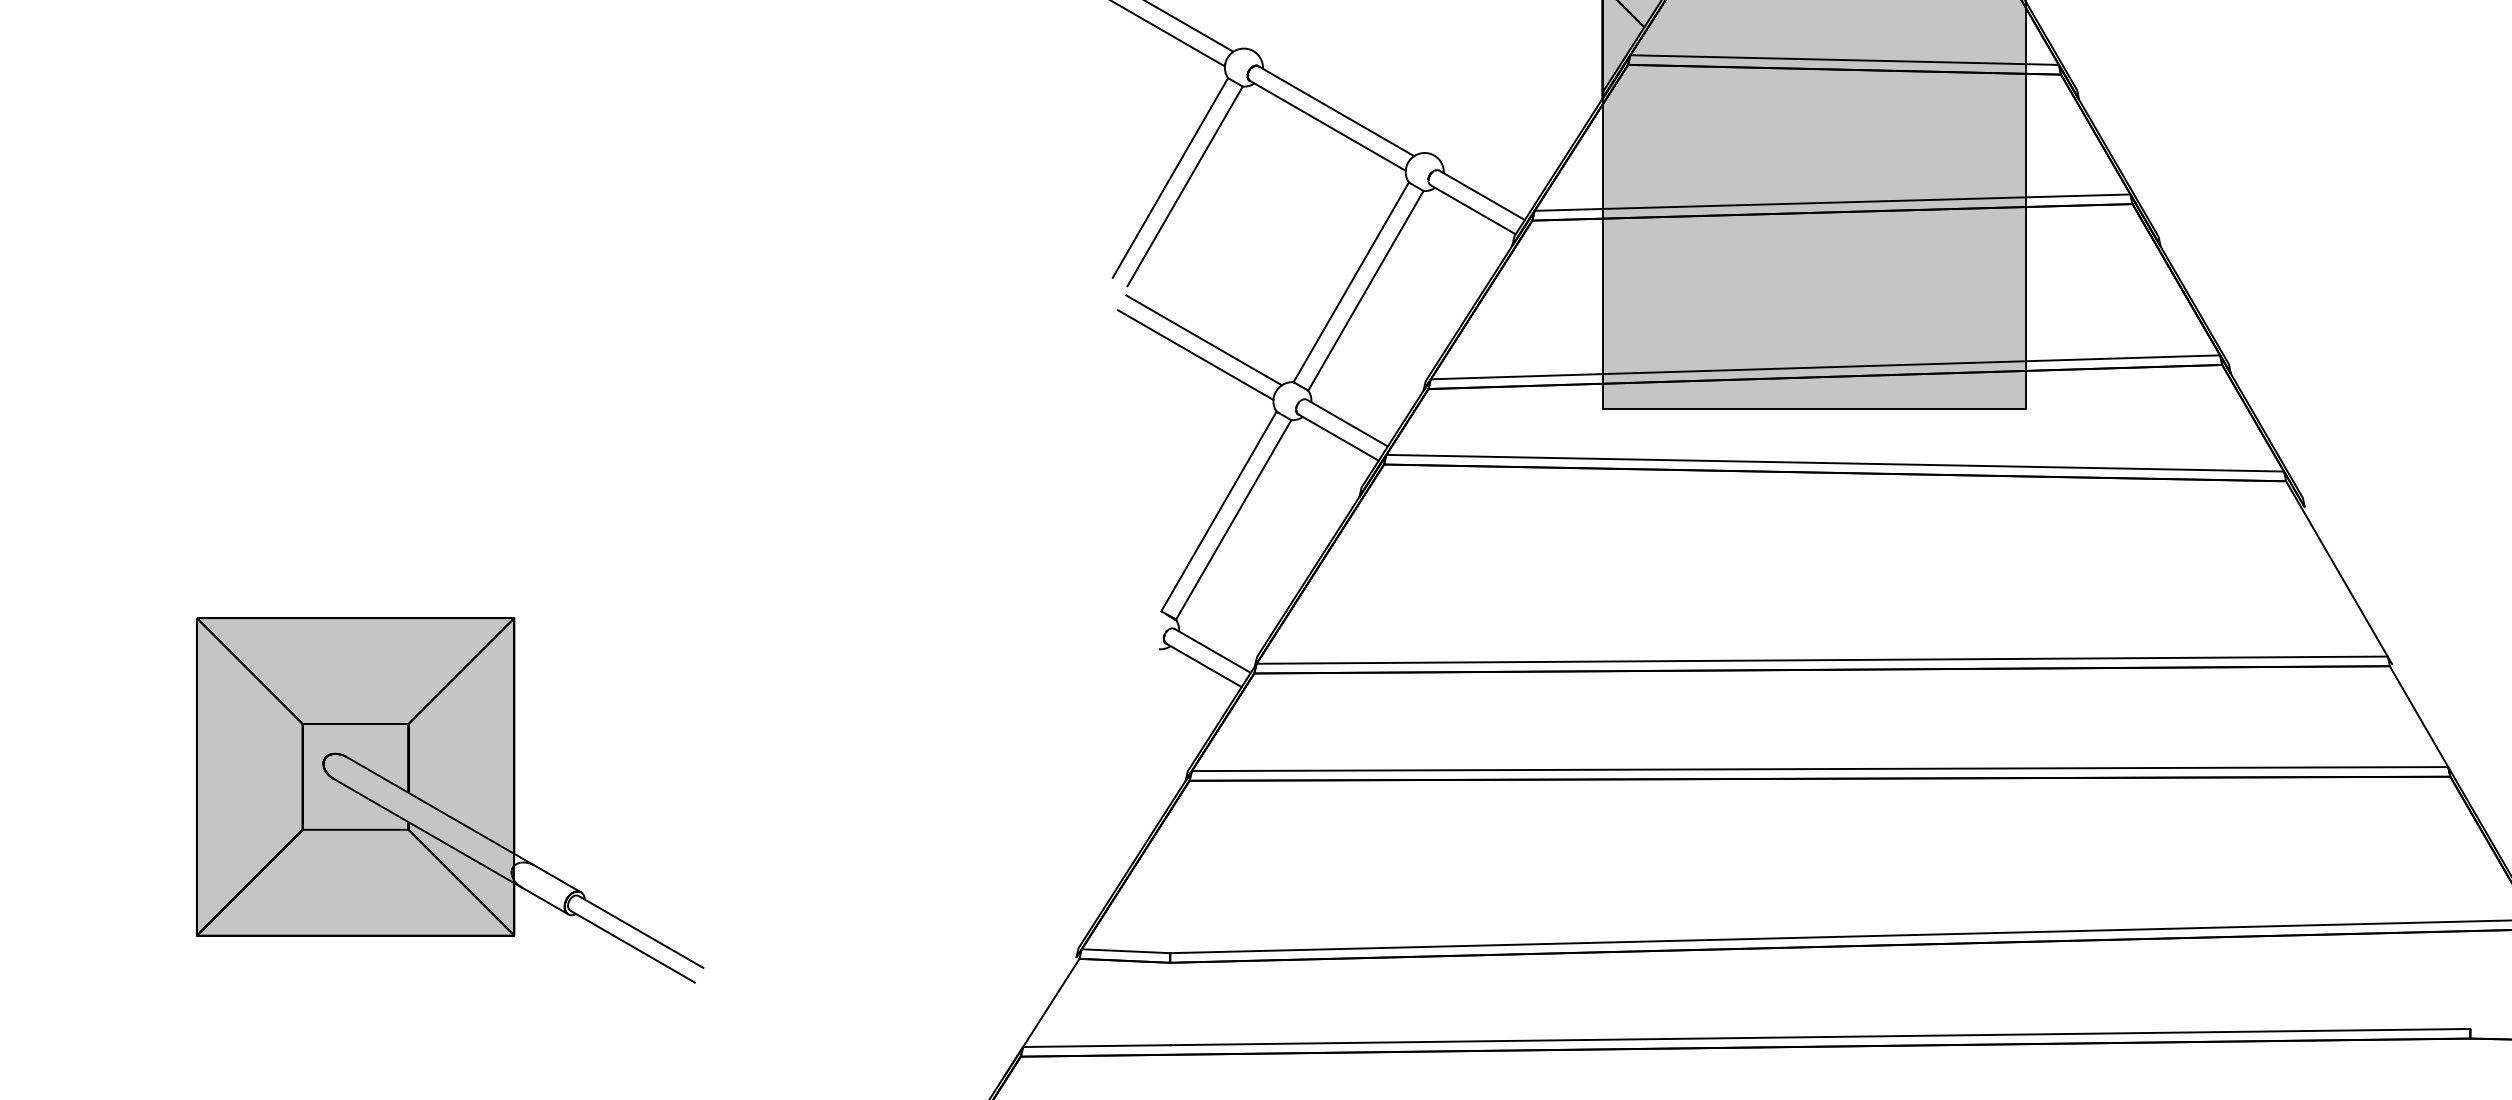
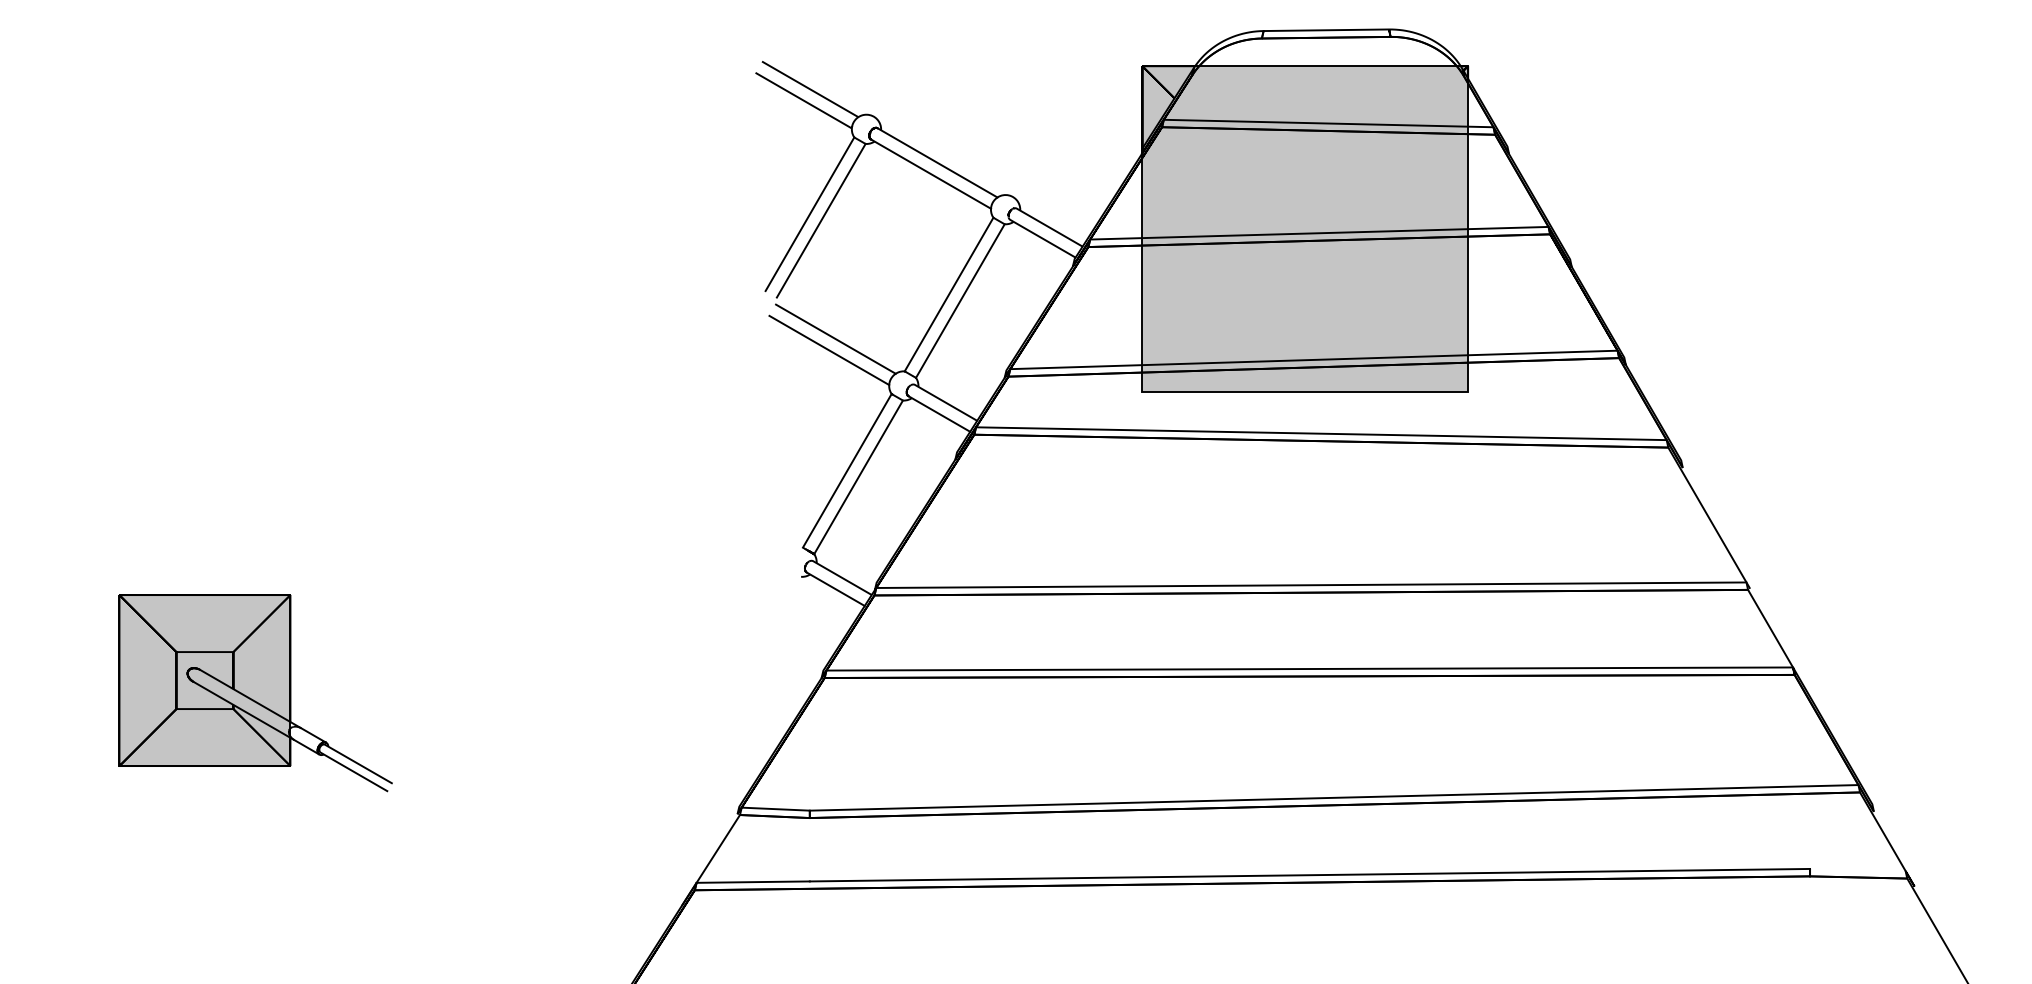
part: (449, 800) -> (255, 693), size x0.7

